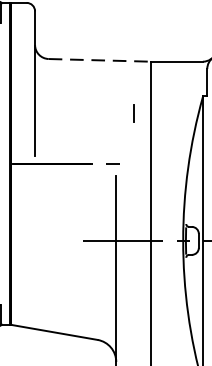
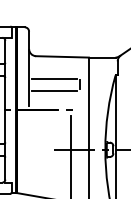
line: (101, 59) -> (63, 56), dashed -> solid
line: (84, 102) -> (54, 78), added
line: (84, 125) -> (54, 90), added

